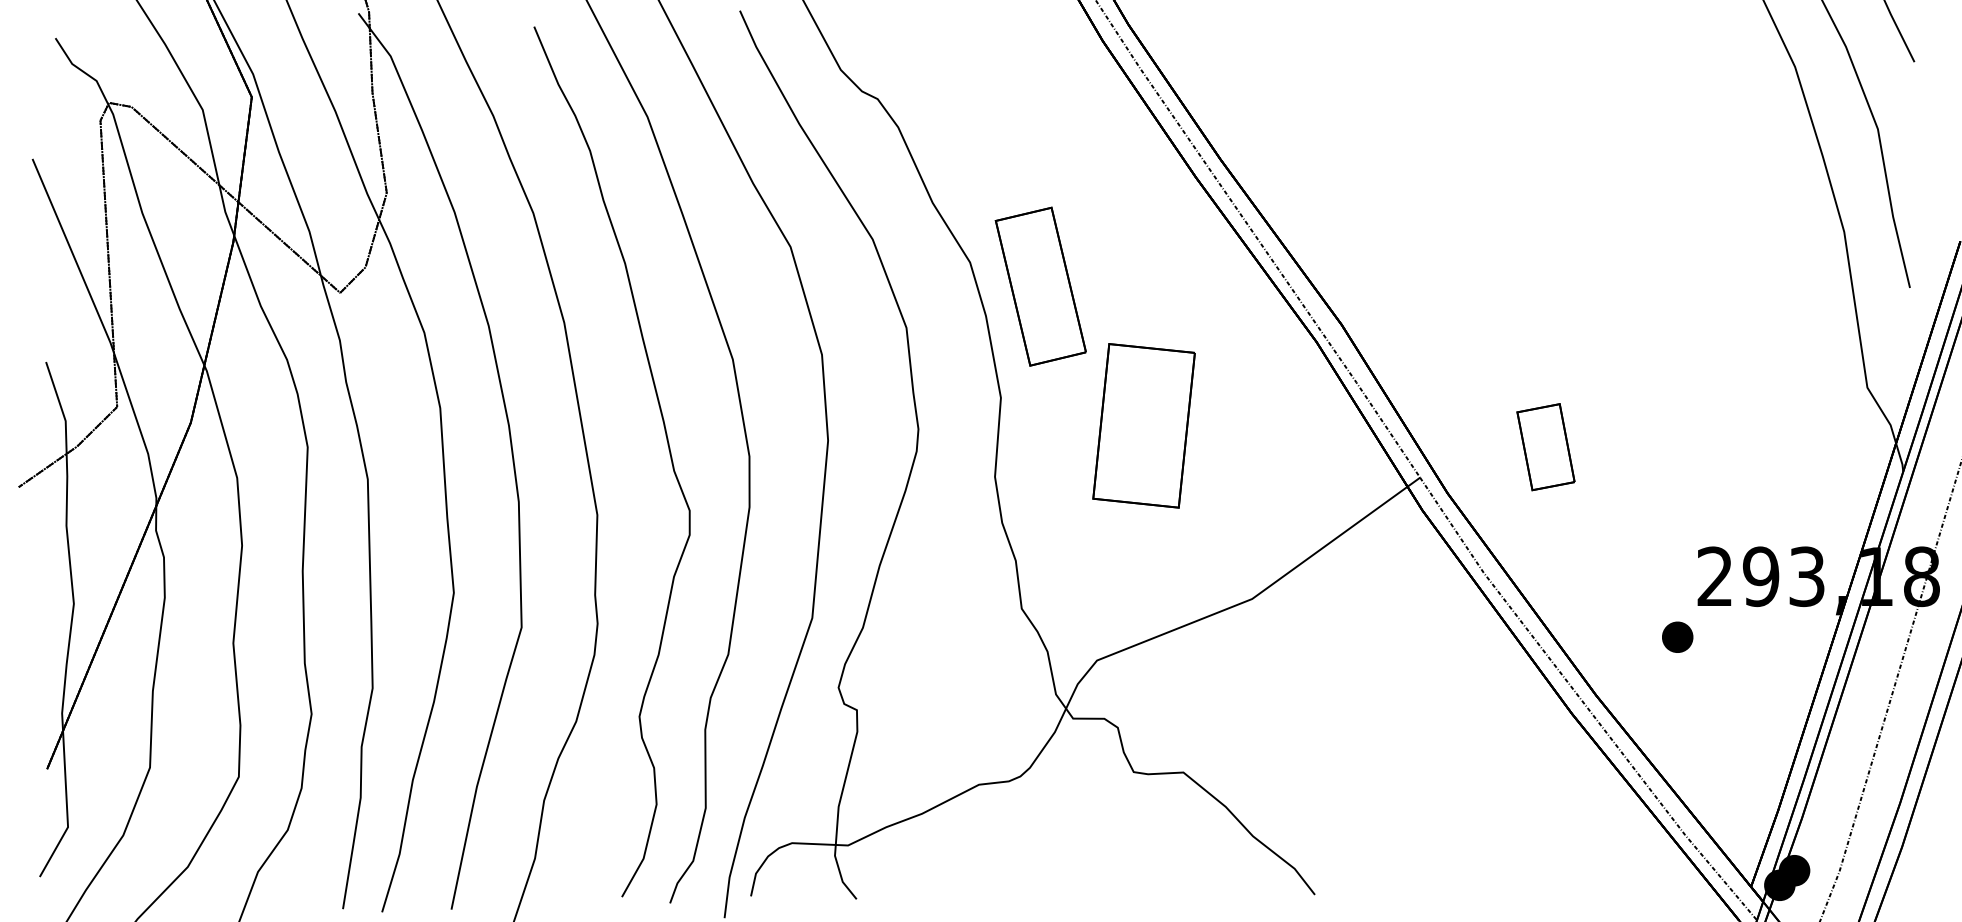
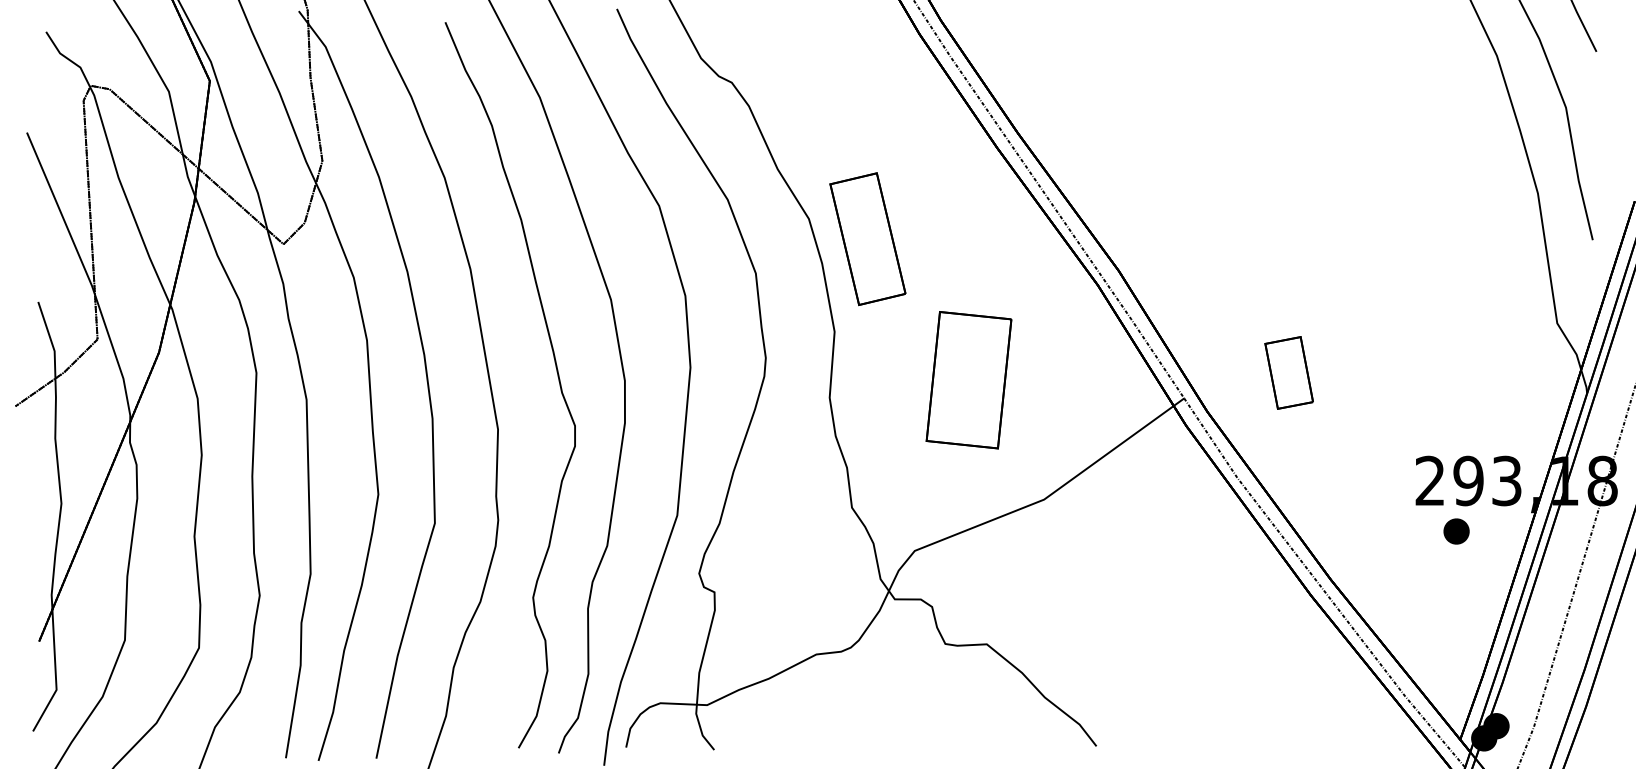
part: (1143, 425) -> (968, 379), moved
part: (1677, 636) -> (1456, 530), moved

